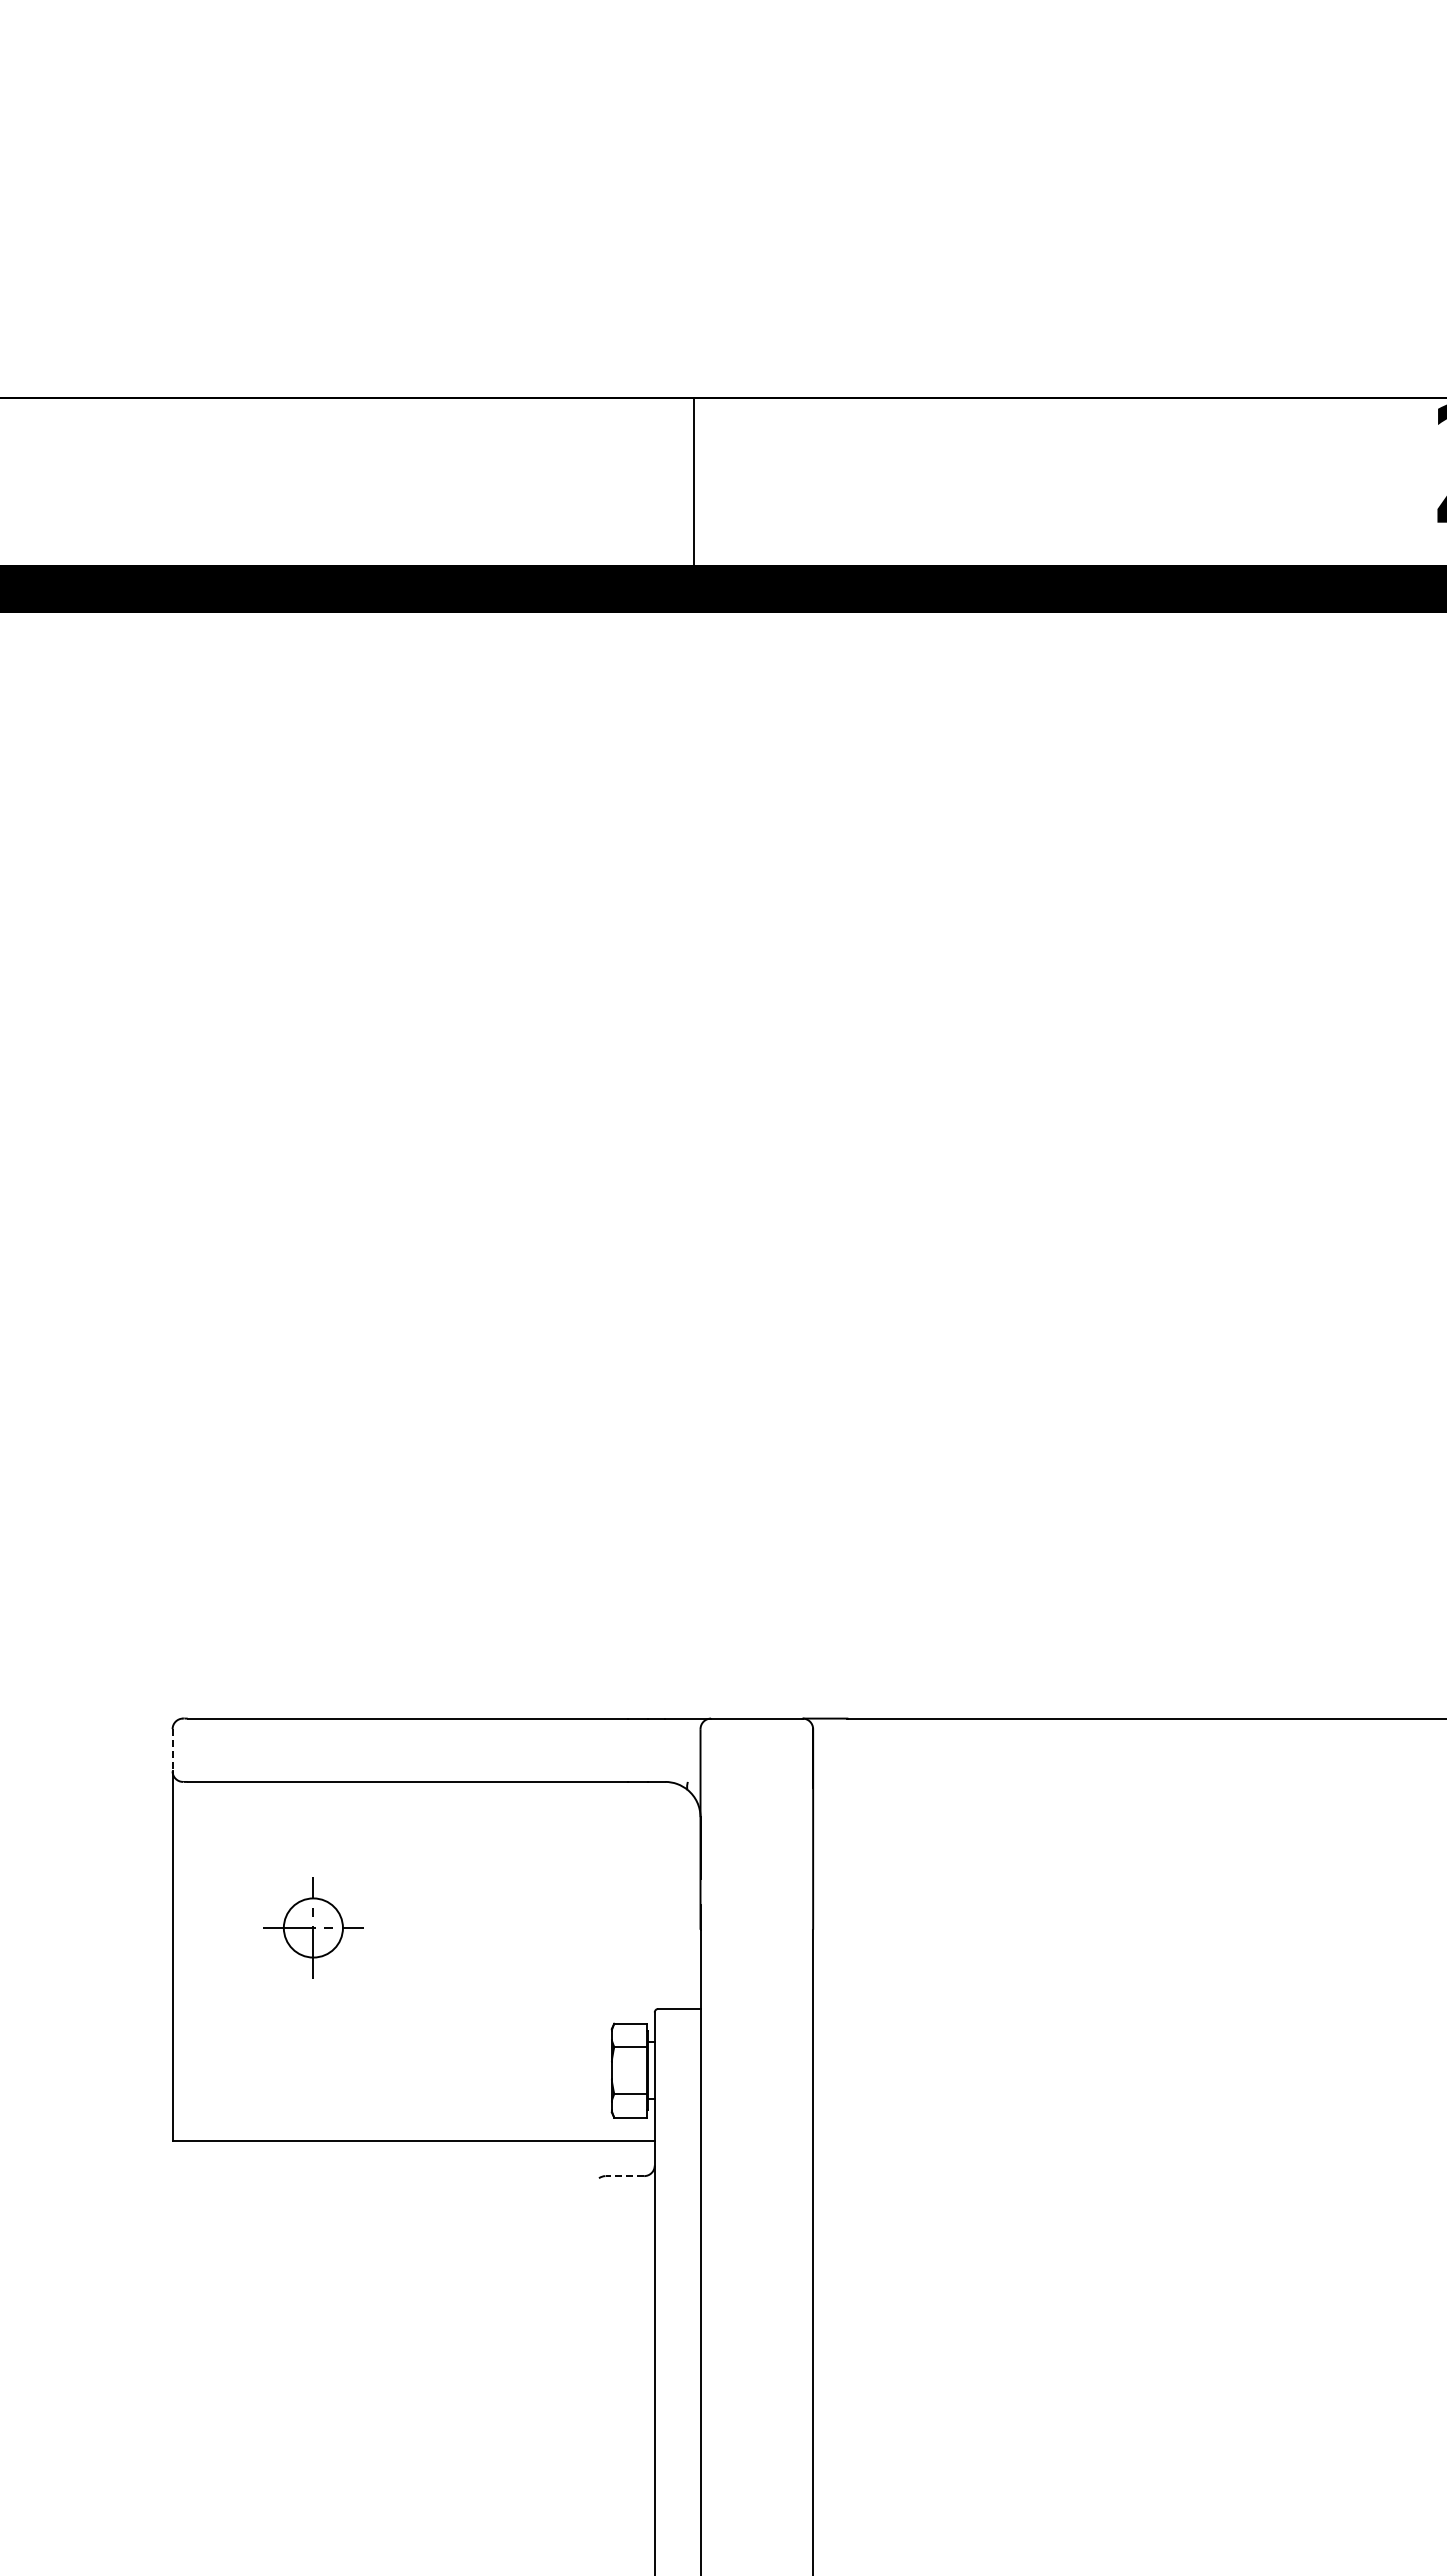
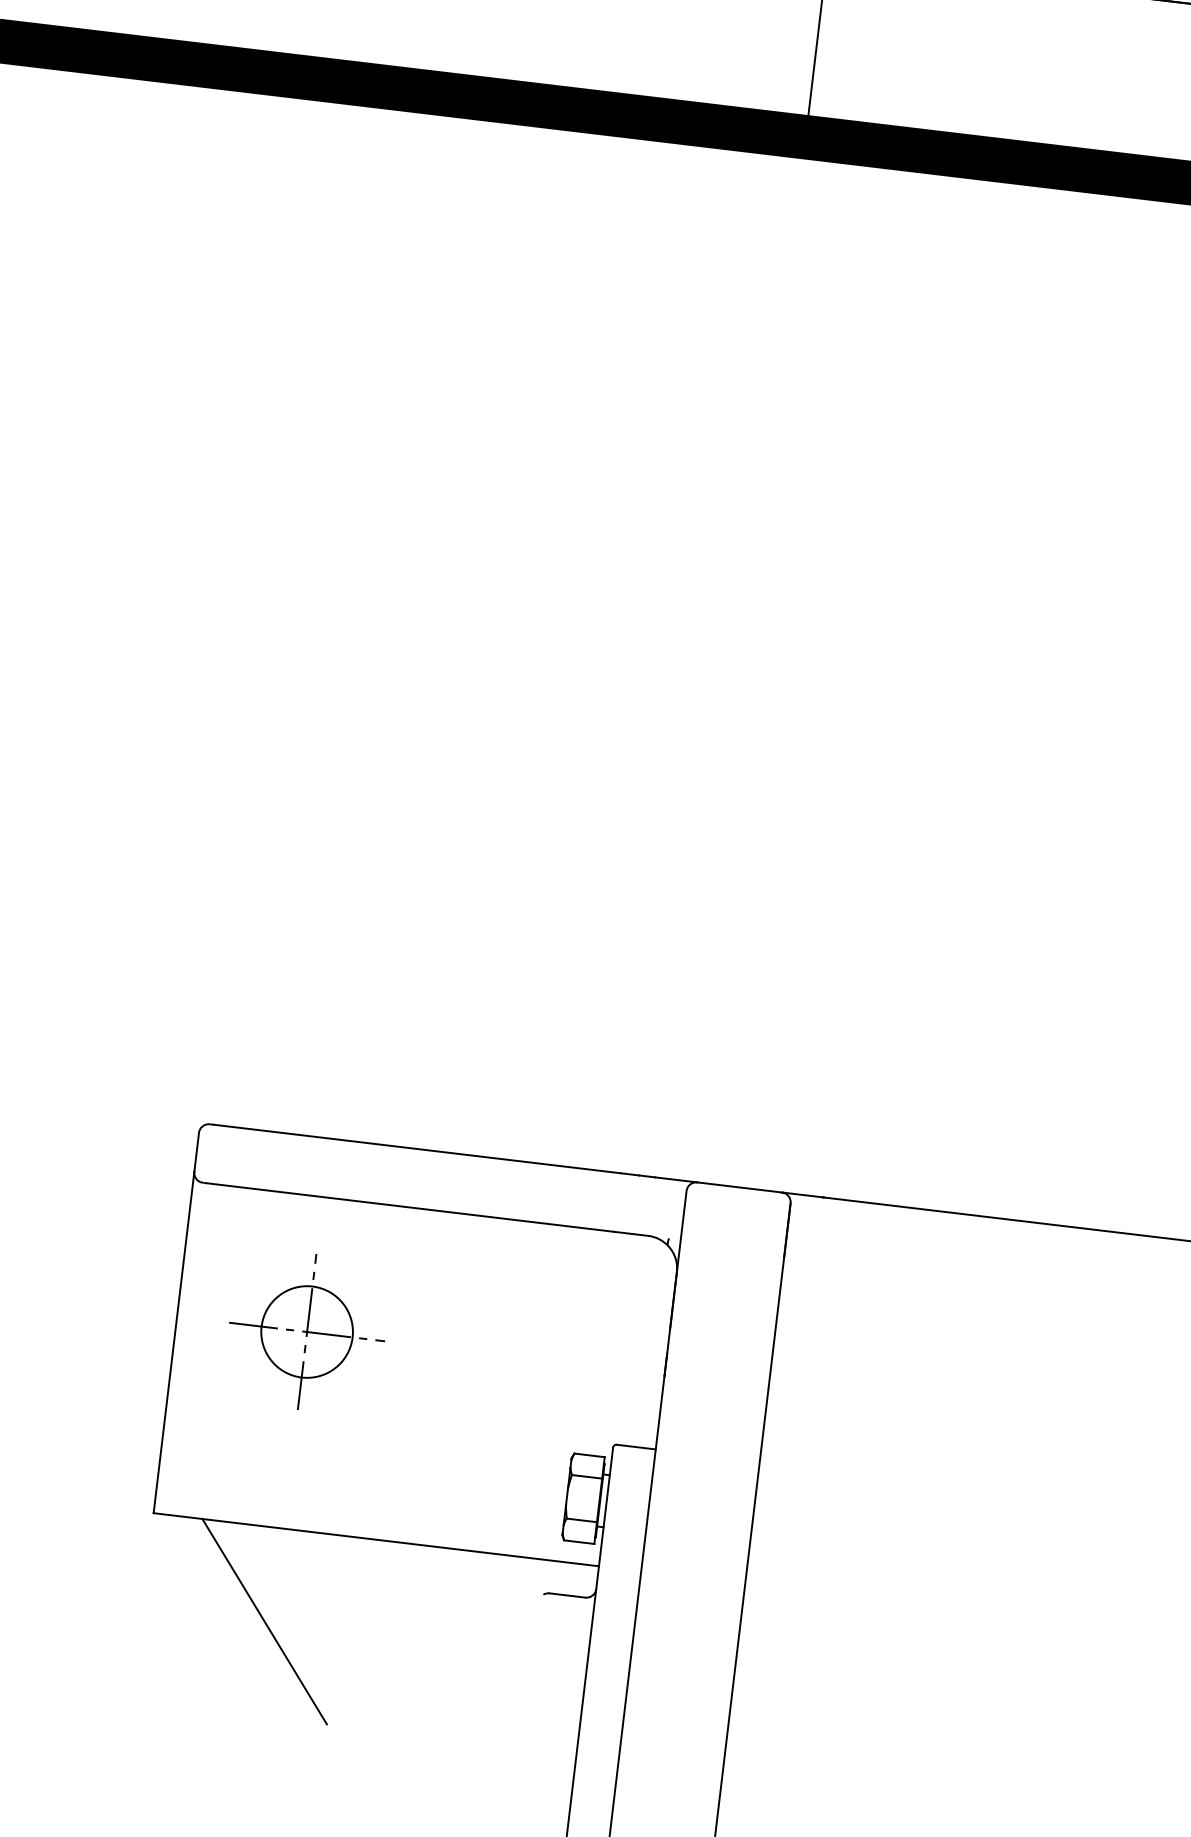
line: (172, 1750) -> (196, 1152), dashed -> solid
part: (313, 1927) -> (307, 1331), size x1.67
line: (624, 2176) -> (567, 1595), dashed -> solid
line: (304, 2242) -> (264, 1621), added

